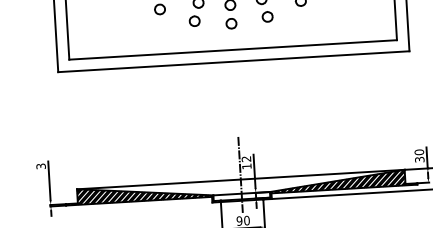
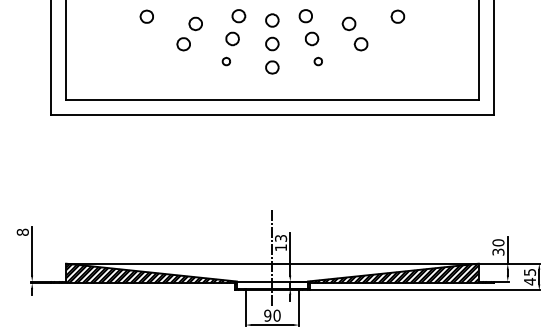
part: (267, 16) -> (318, 61), size x0.6
part: (194, 21) -> (226, 61), size x0.6
text: (246, 159) -> (281, 238), 12 -> 13
text: (40, 165) -> (22, 231), 3 -> 8

